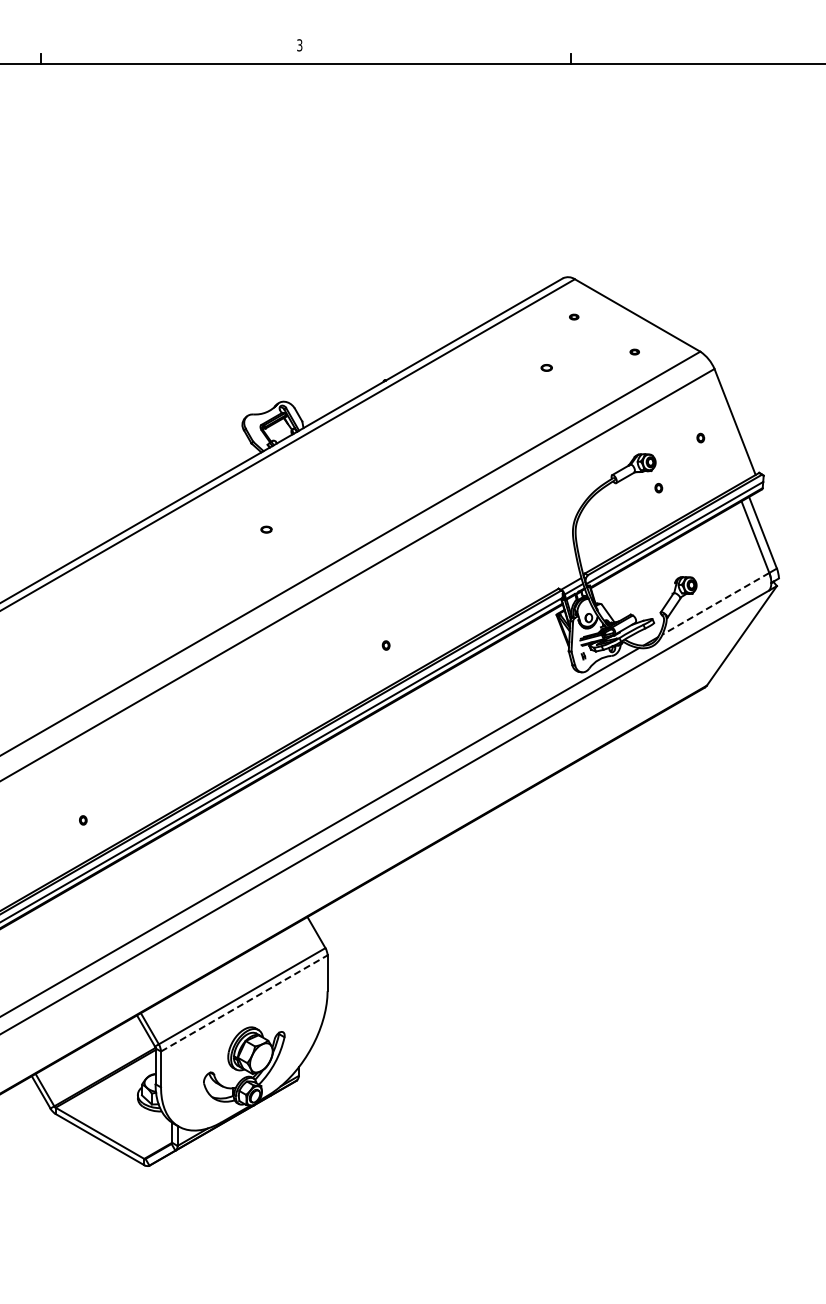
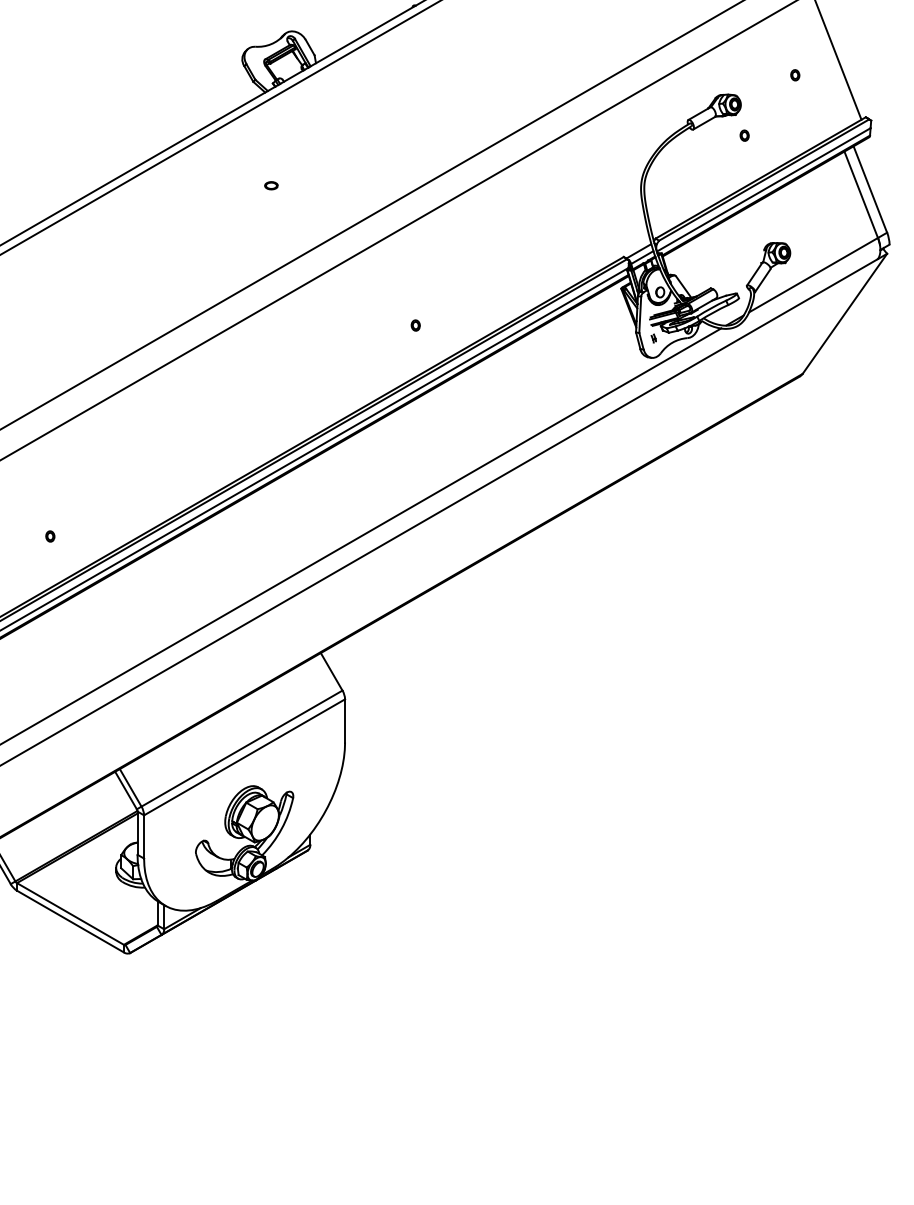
line: (715, 603) -> (813, 274), dashed -> solid
line: (244, 1003) -> (244, 757), dashed -> solid

